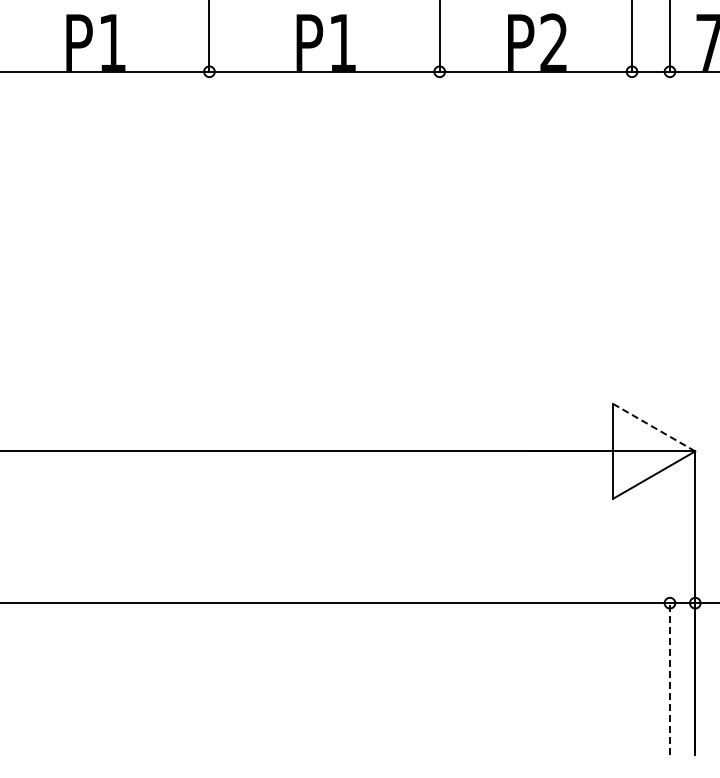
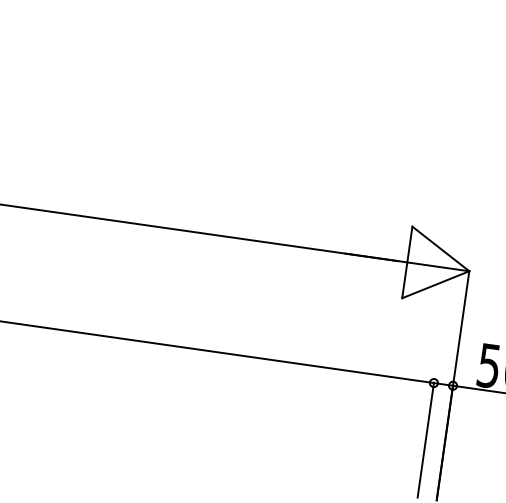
line: (653, 427) -> (440, 248), dashed -> solid
line: (669, 678) -> (425, 439), dashed -> solid

